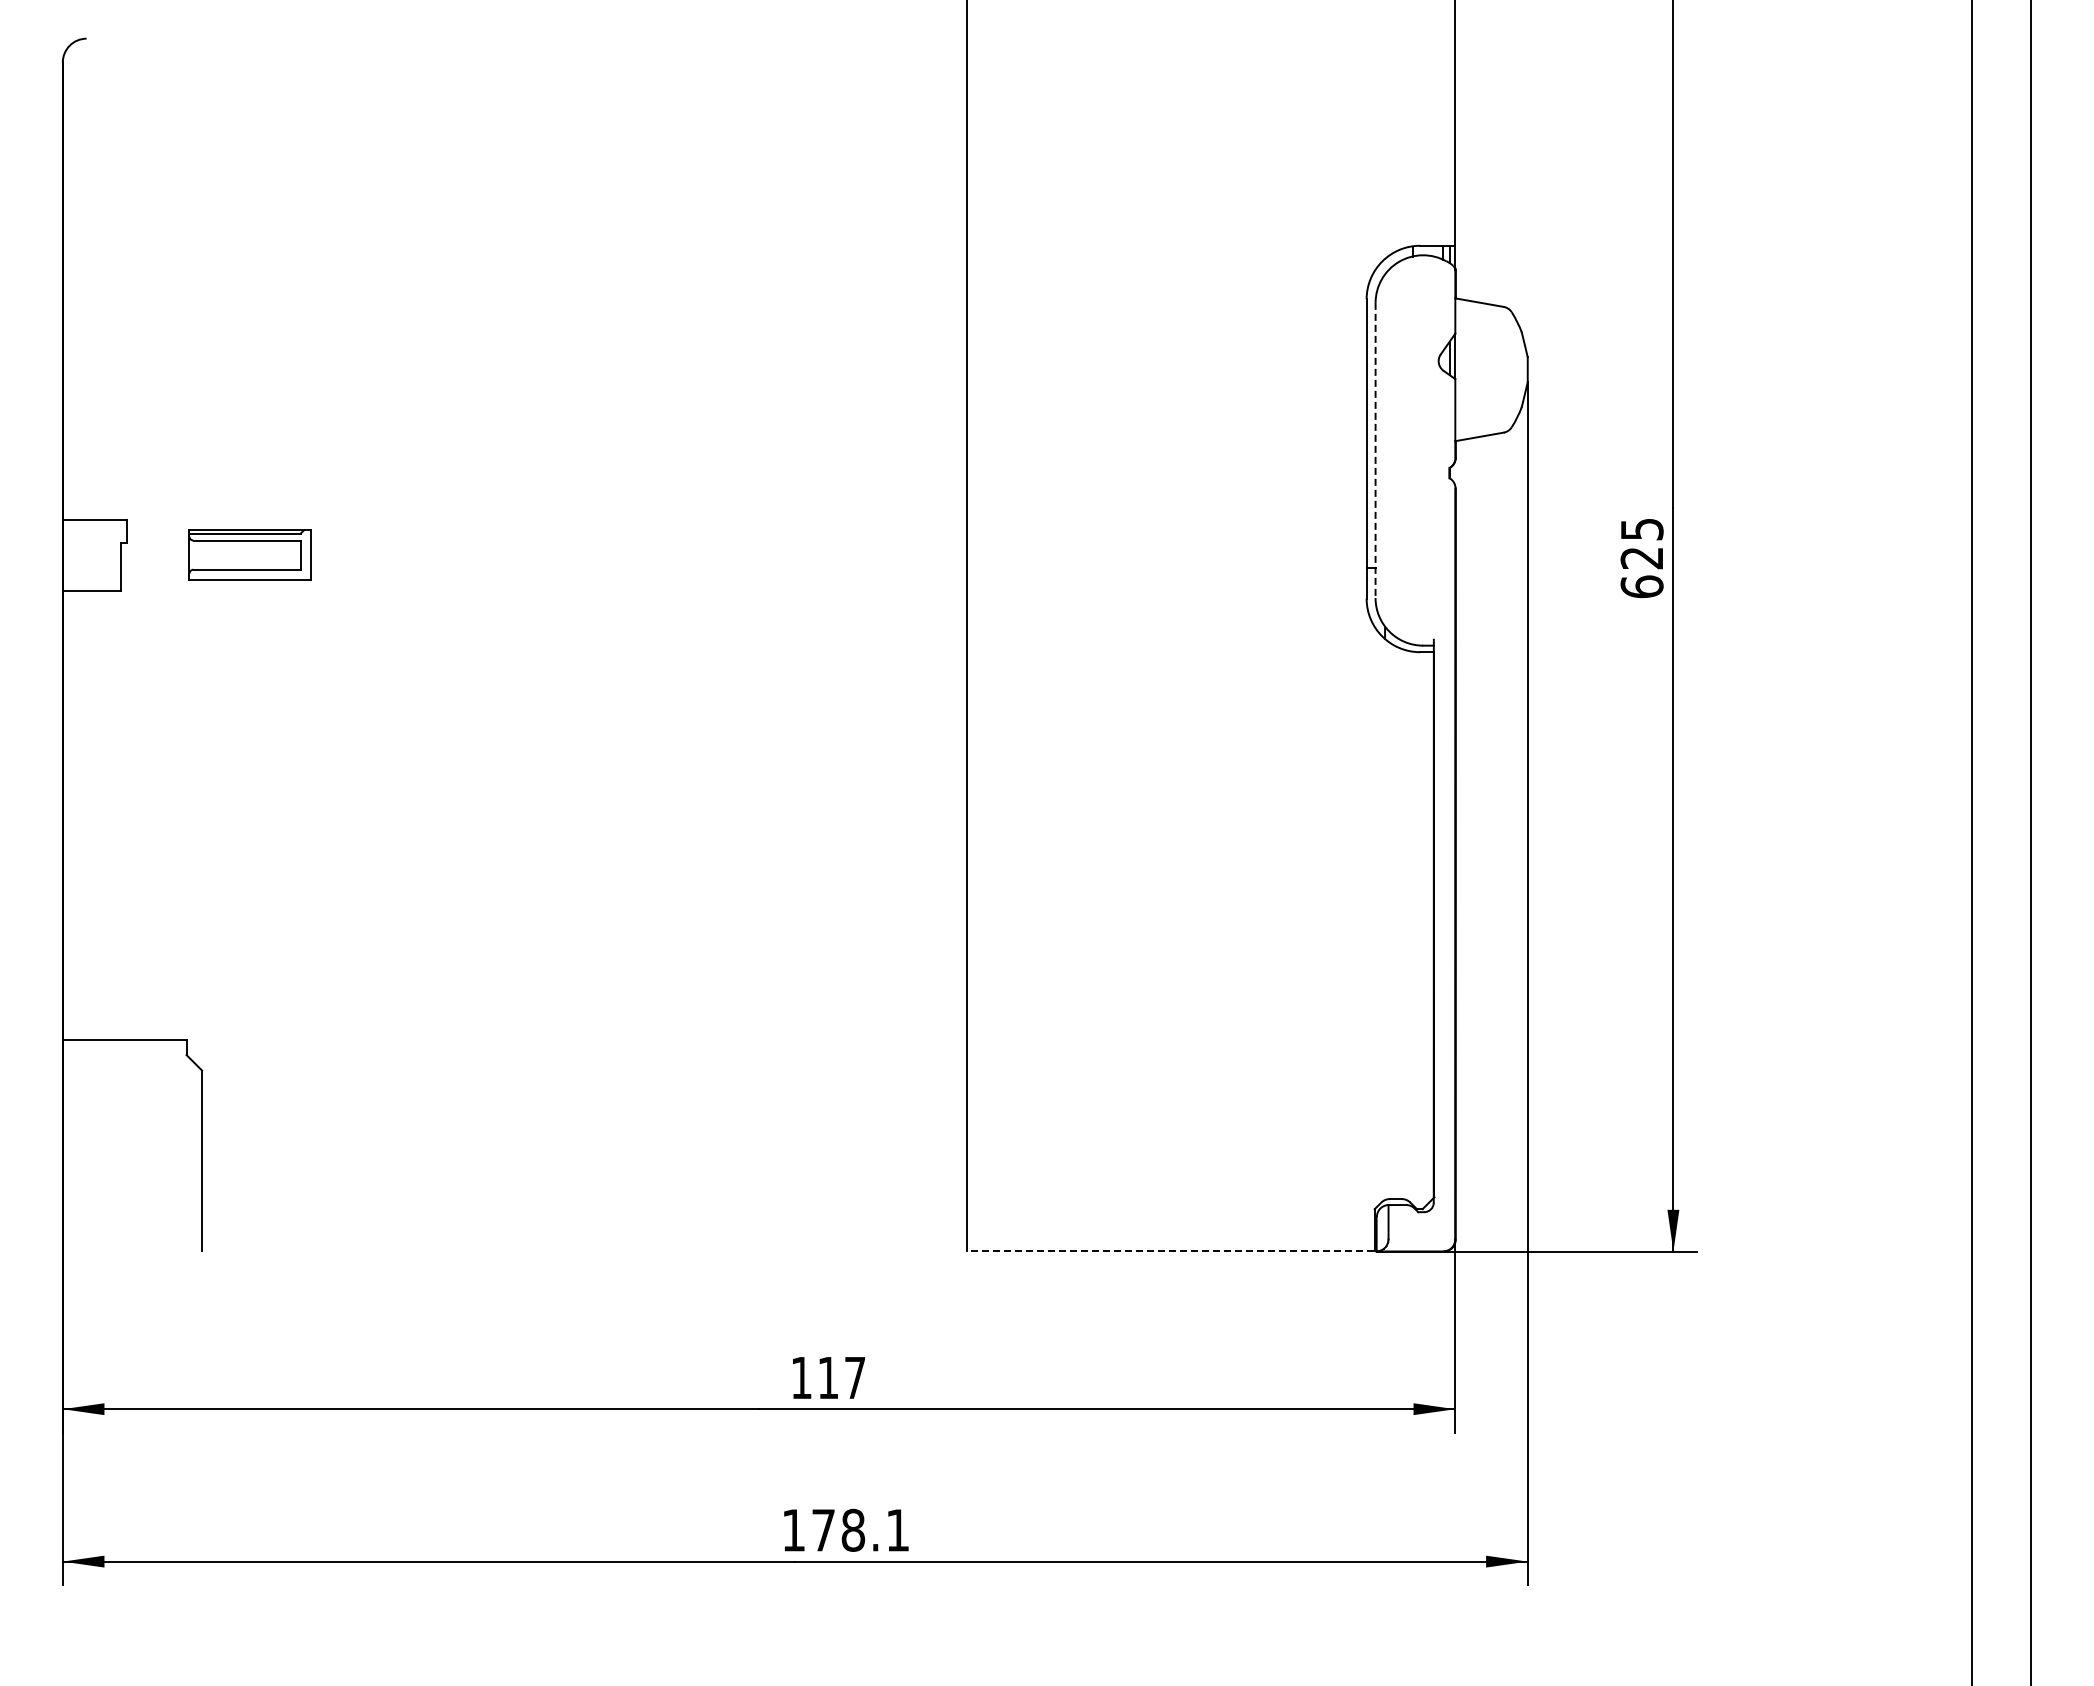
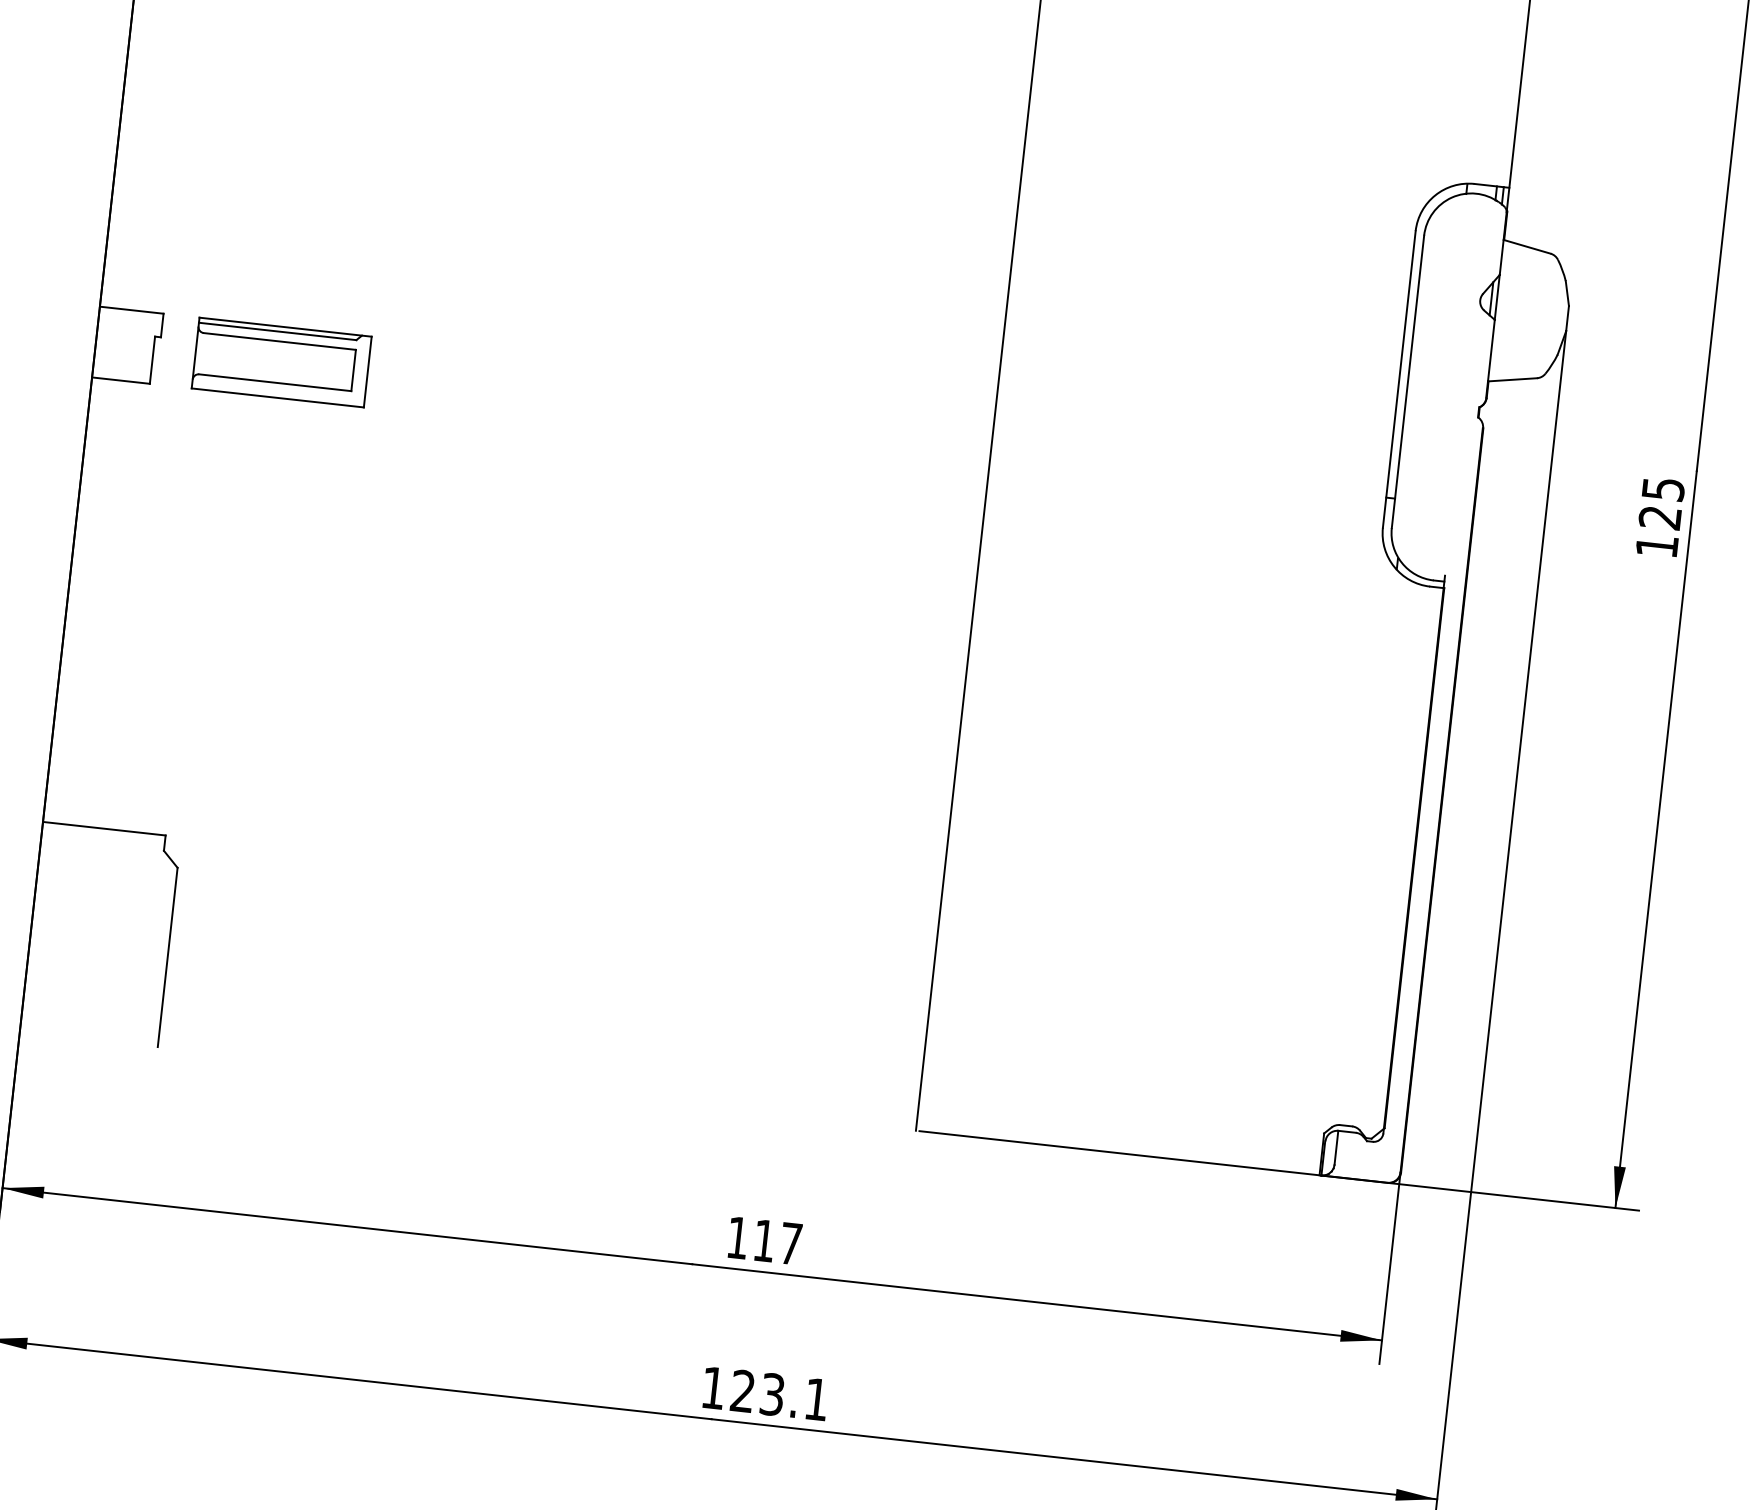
line: (1375, 450) -> (1407, 381), dashed -> solid
part: (249, 554) -> (281, 361), size x1.43
text: (1641, 586) -> (1656, 545), 625 -> 125
line: (1173, 1251) -> (1120, 1153), dashed -> solid
text: (838, 1529) -> (757, 1392), 178.1 -> 123.1

